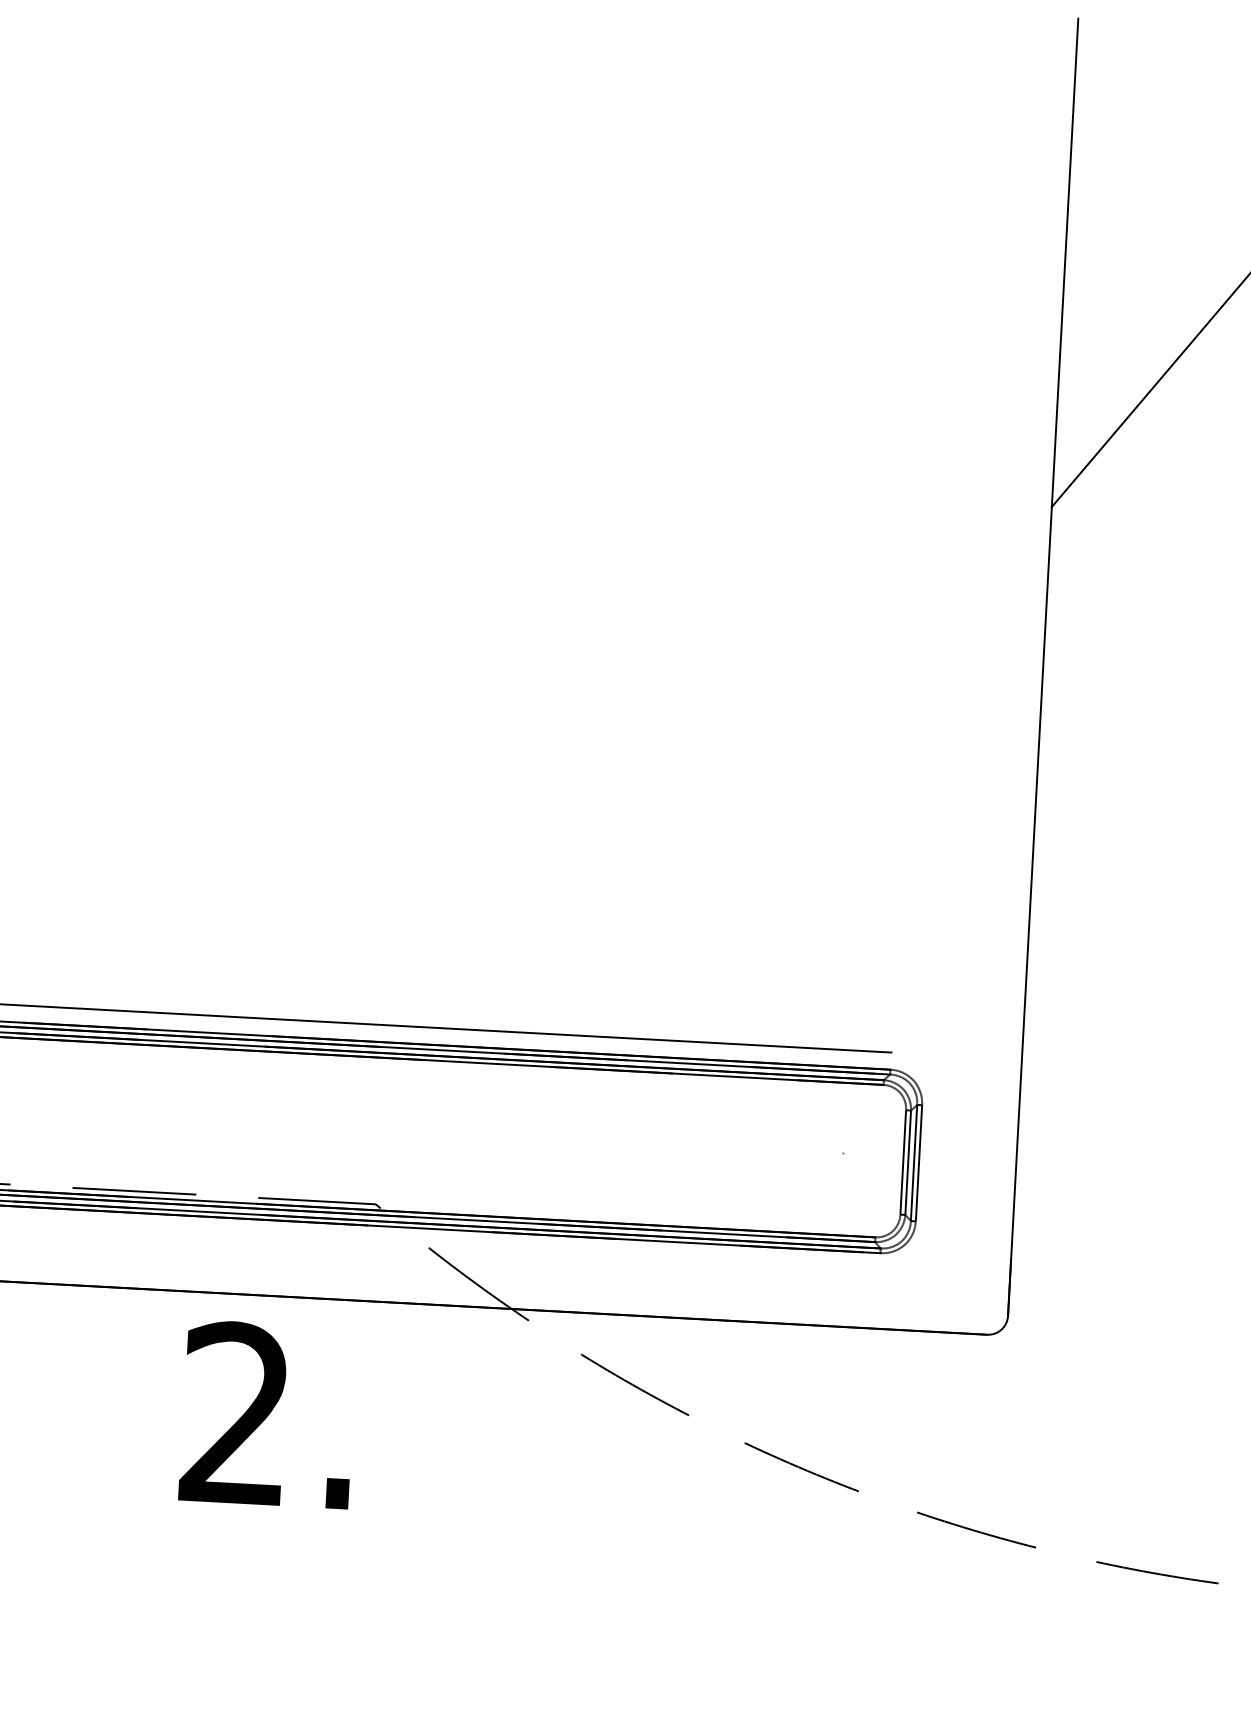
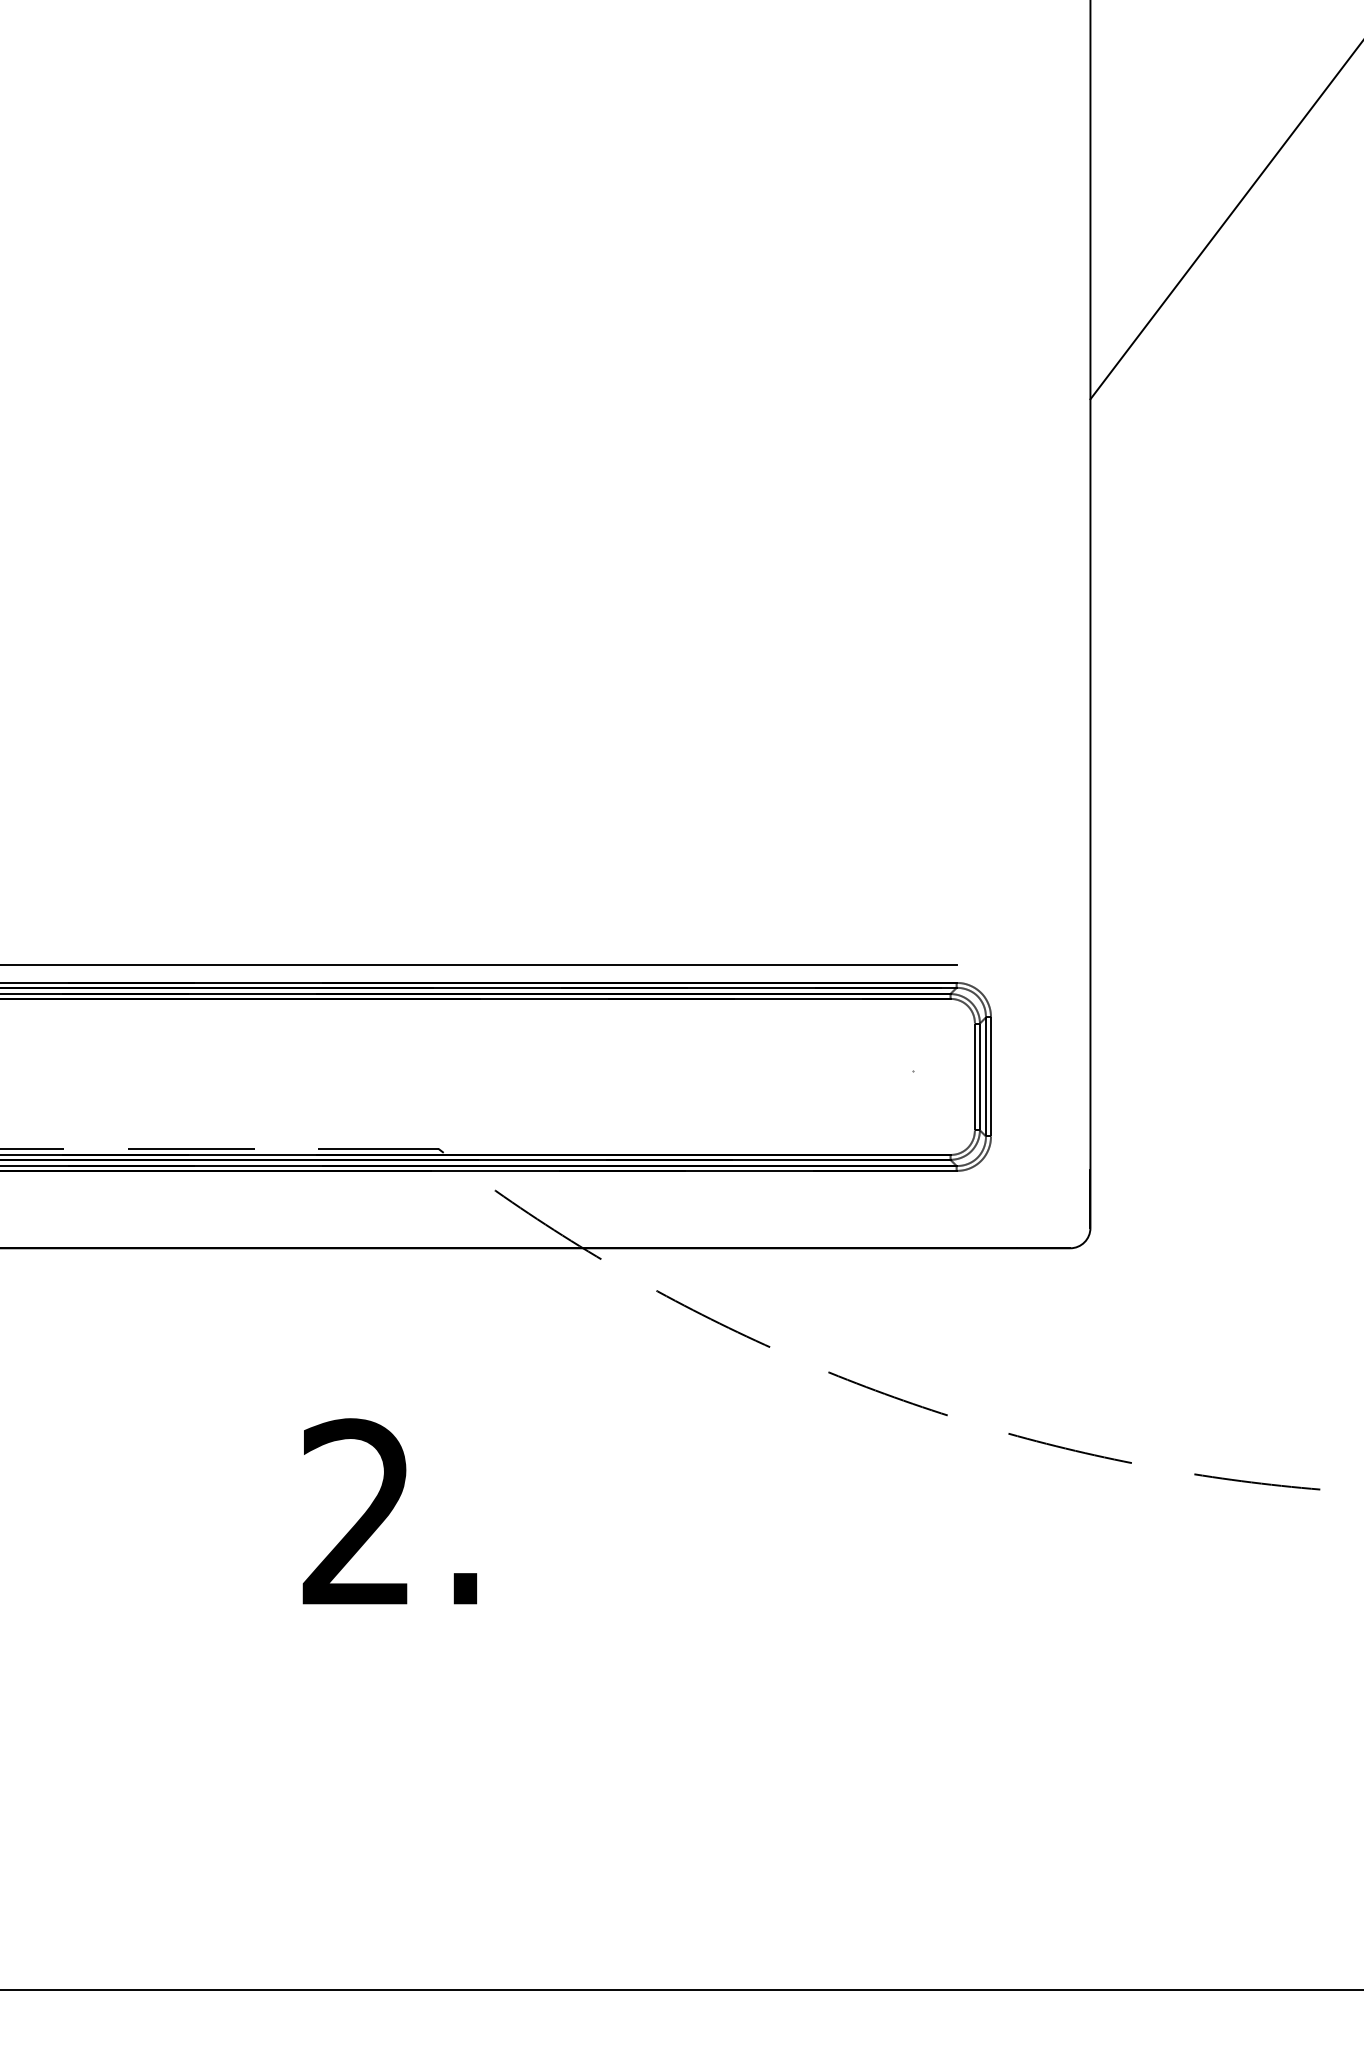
text: (267, 1414) -> (389, 1511), moved

